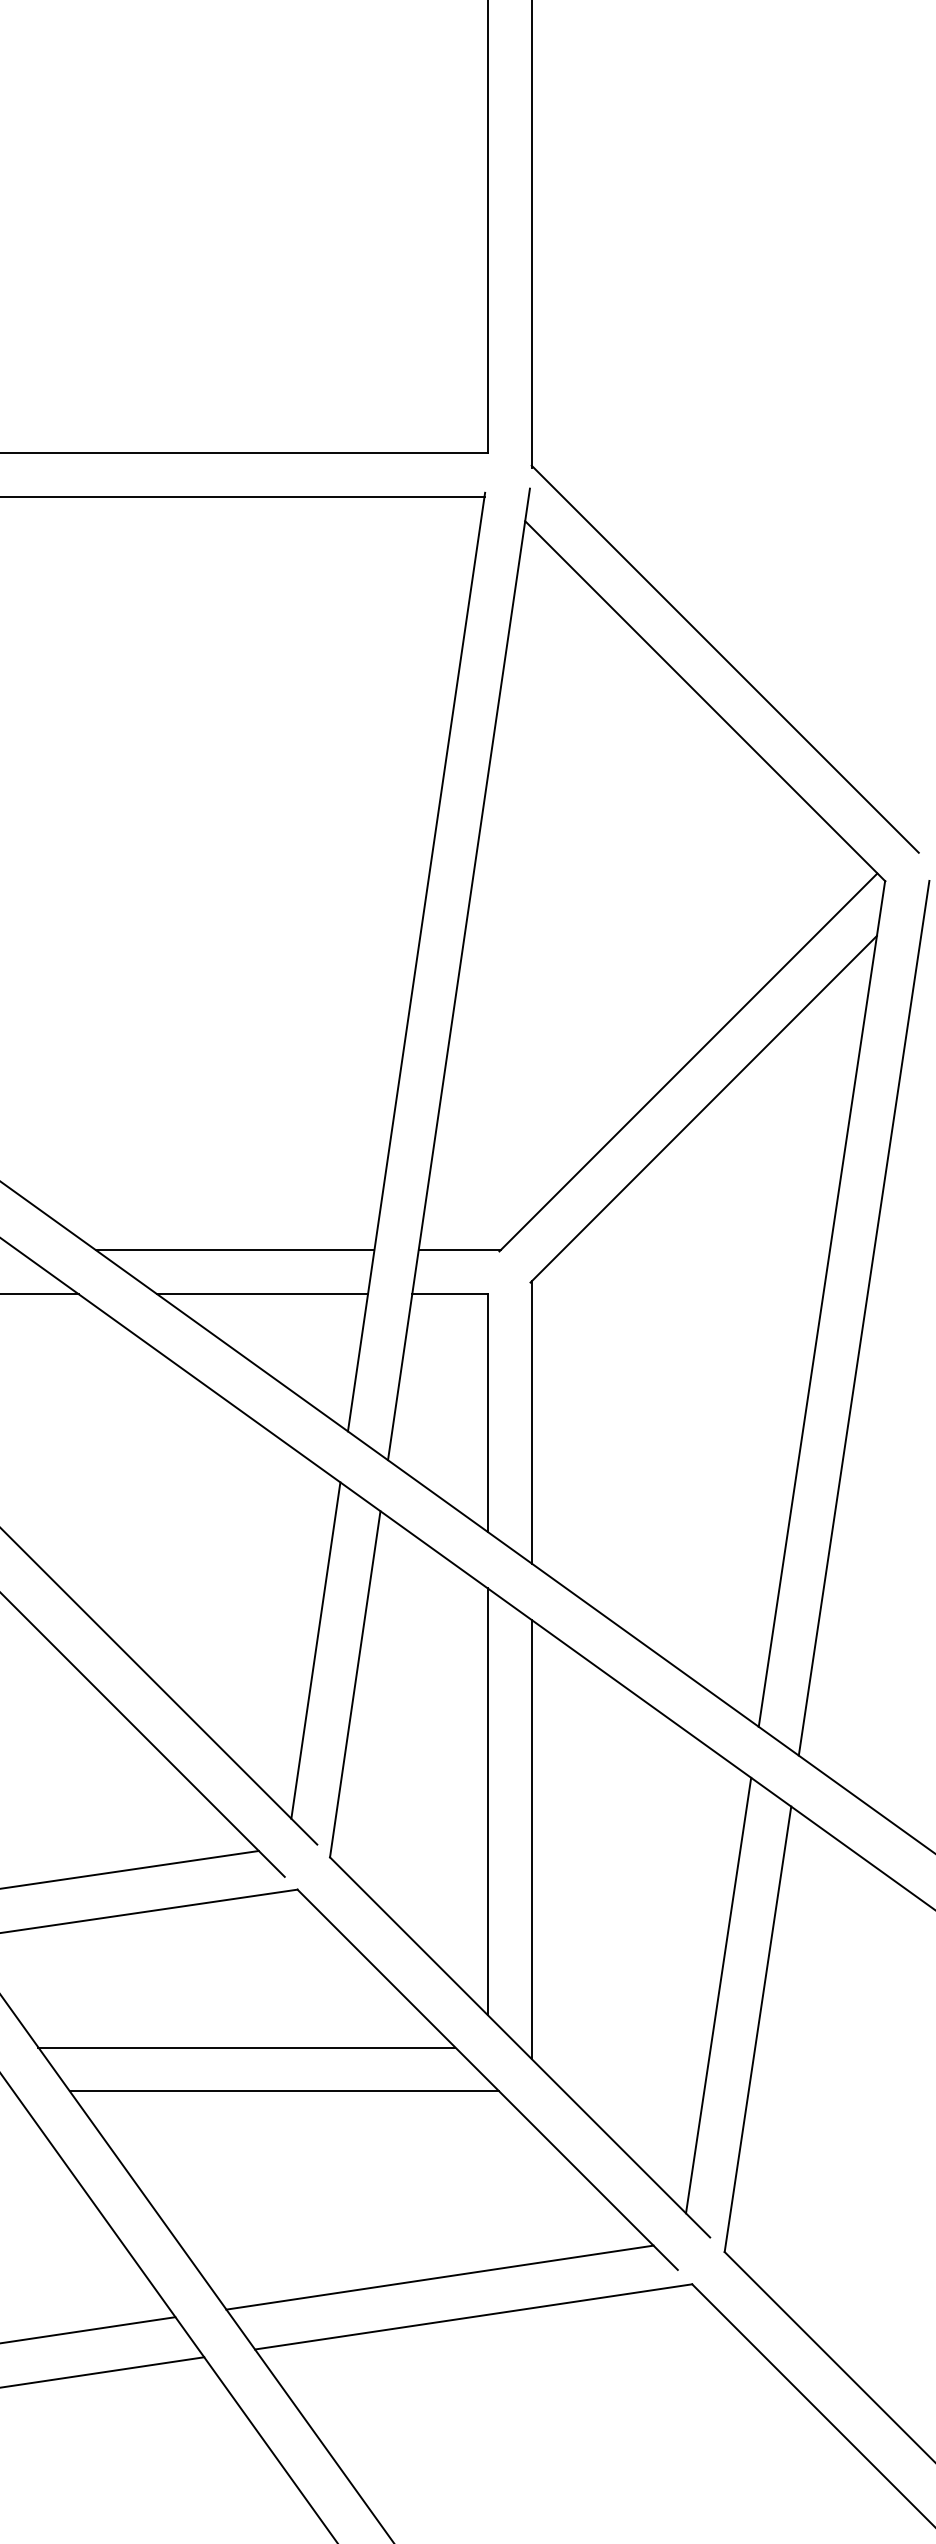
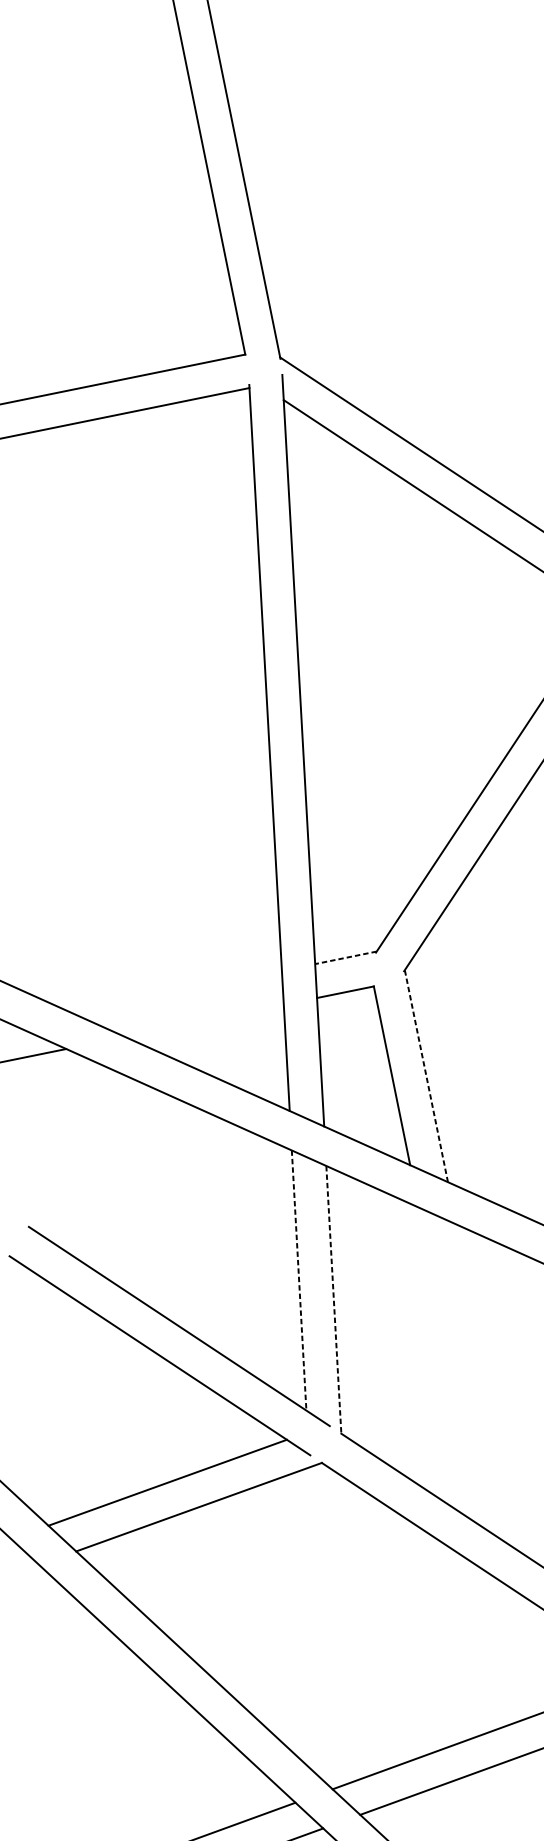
line: (235, 1250) -> (177, 992), removed
line: (459, 1250) -> (345, 958), solid -> dashed
line: (262, 1294) -> (204, 1021), removed
line: (531, 1421) -> (426, 1075), solid -> dashed
line: (315, 1650) -> (298, 1280), solid -> dashed
line: (355, 1684) -> (334, 1299), solid -> dashed
line: (487, 1801) -> (451, 1367), removed
line: (531, 1839) -> (489, 1389), removed
line: (246, 2047) -> (307, 1589), removed
line: (284, 2091) -> (342, 1616), removed

